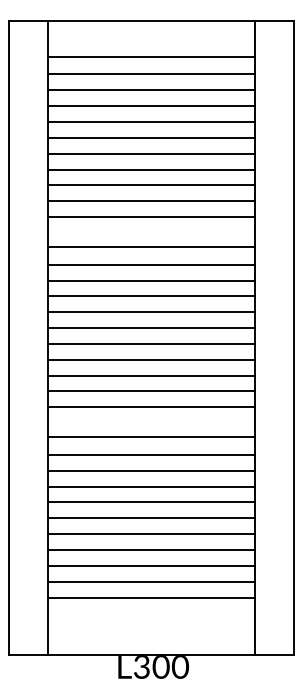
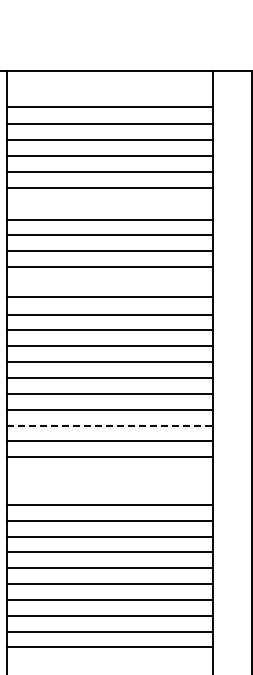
line: (151, 153) -> (109, 203), removed
line: (151, 375) -> (109, 425), solid -> dashed
line: (151, 437) -> (109, 487), removed

